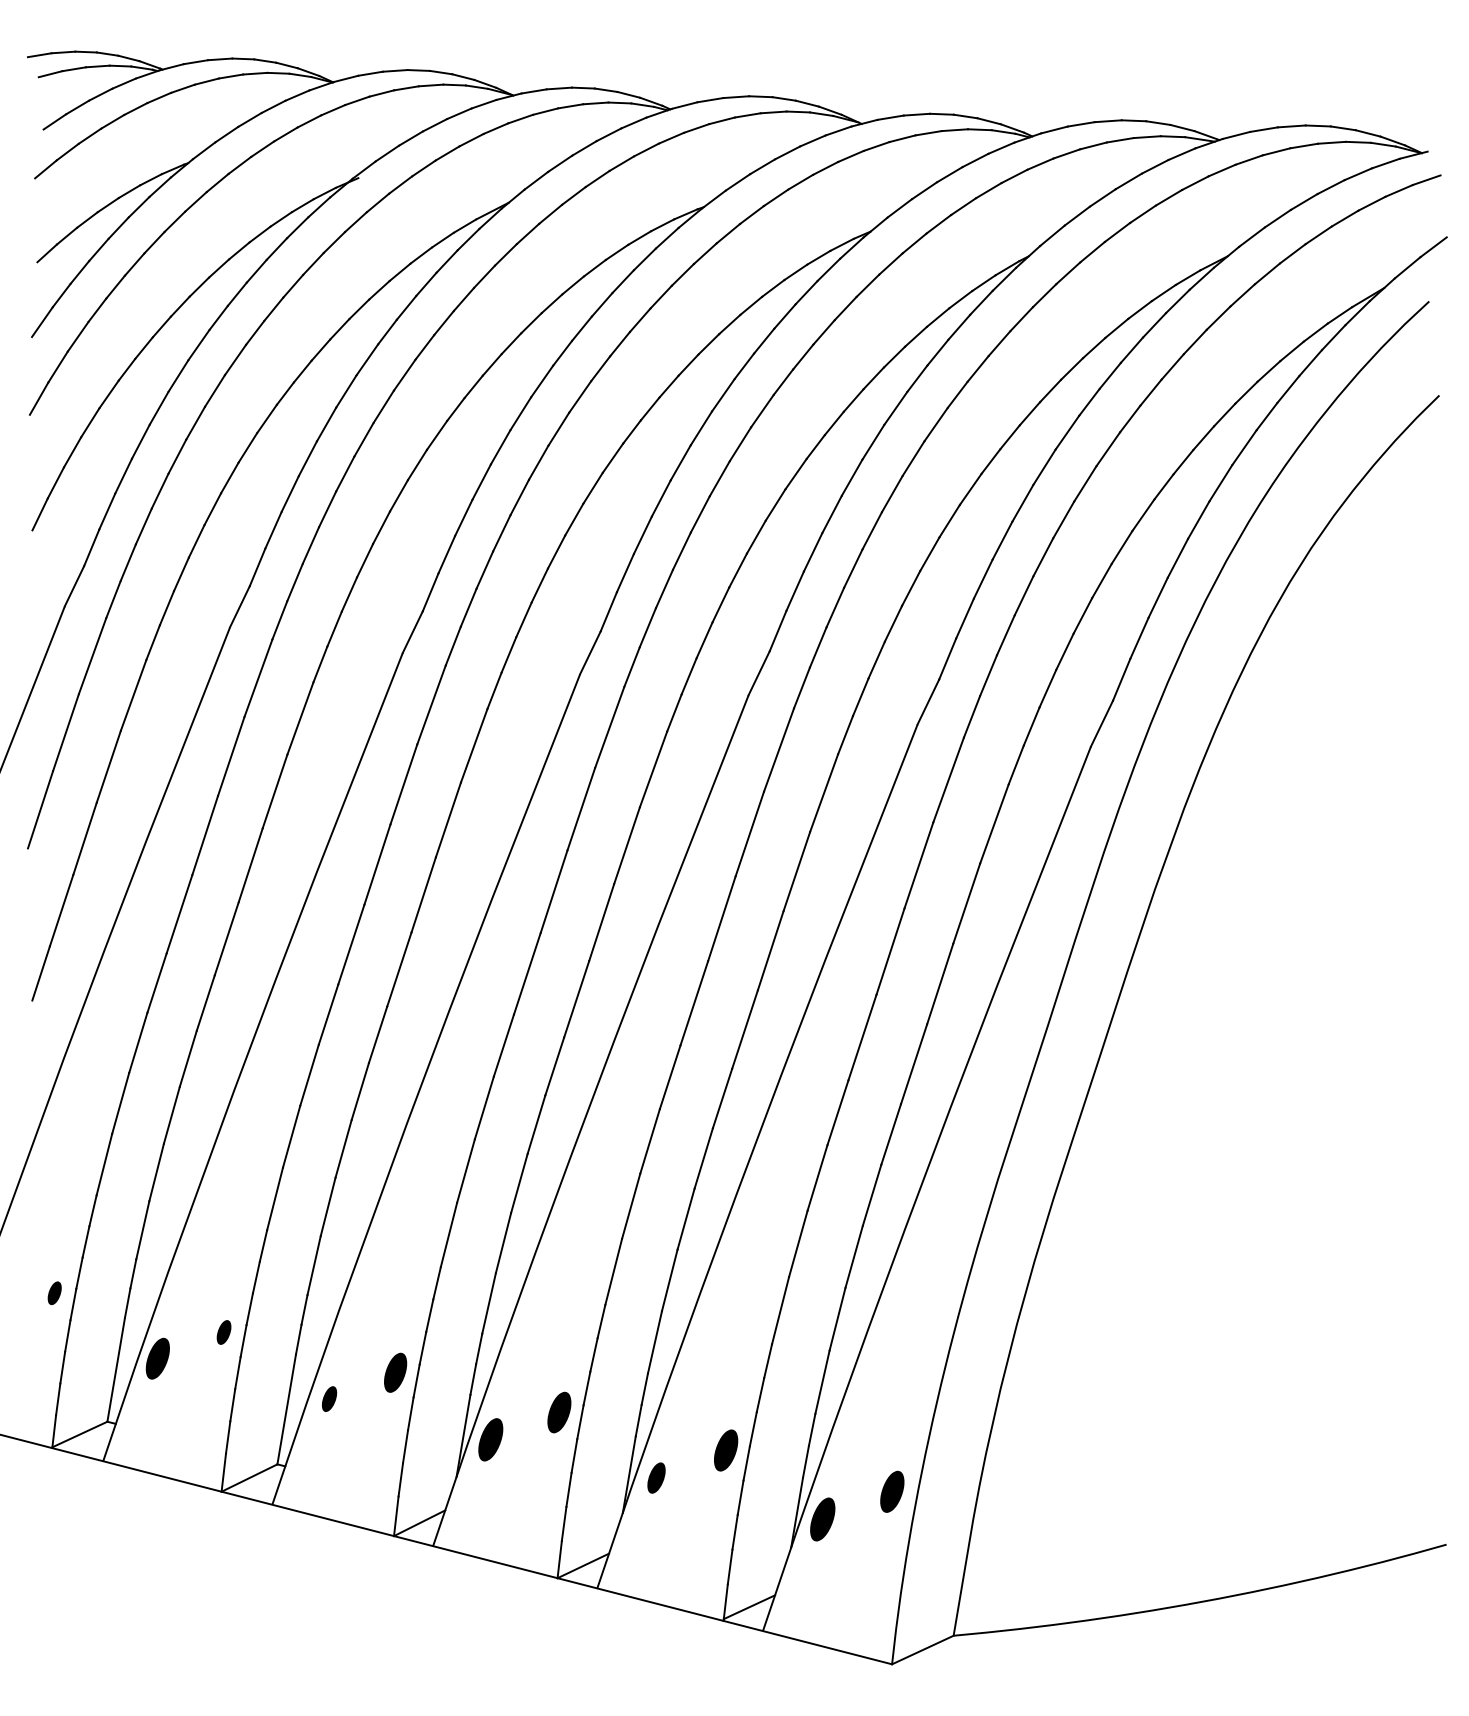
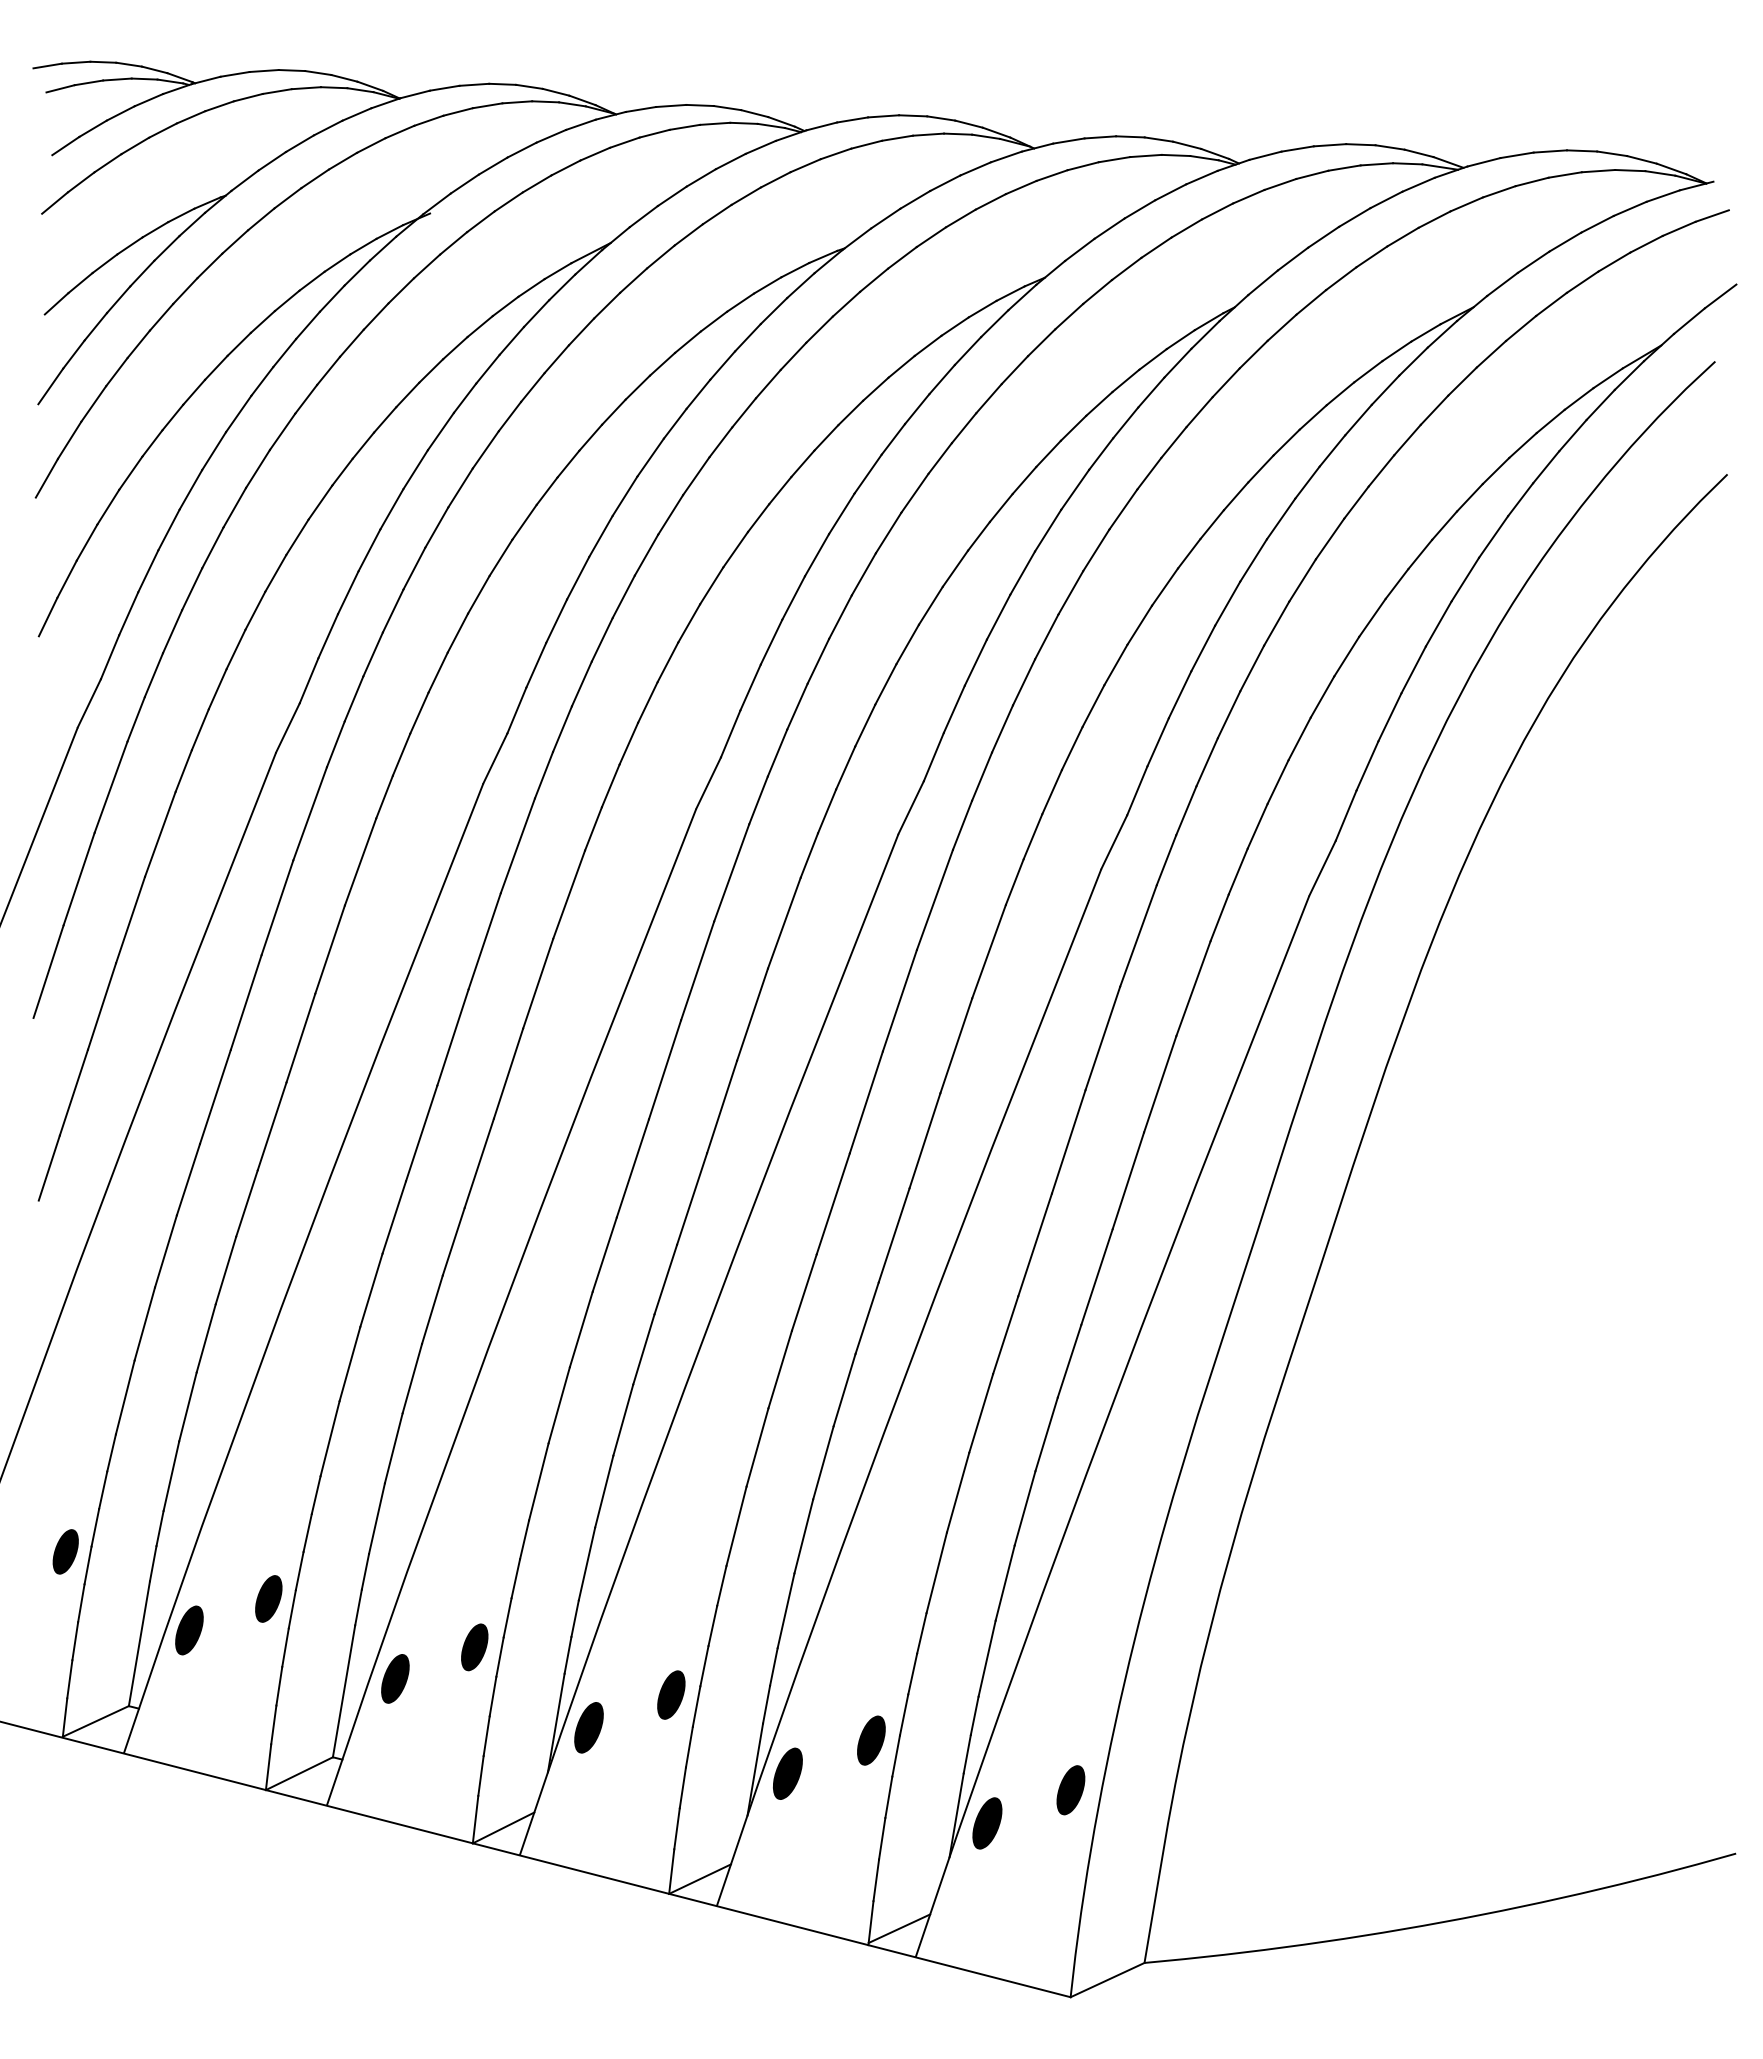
part: (54, 1292) -> (65, 1551), size x1.67
part: (223, 1332) -> (268, 1598), size x1.67
part: (329, 1398) -> (395, 1678), size x1.67
part: (656, 1477) -> (787, 1773), size x1.43

